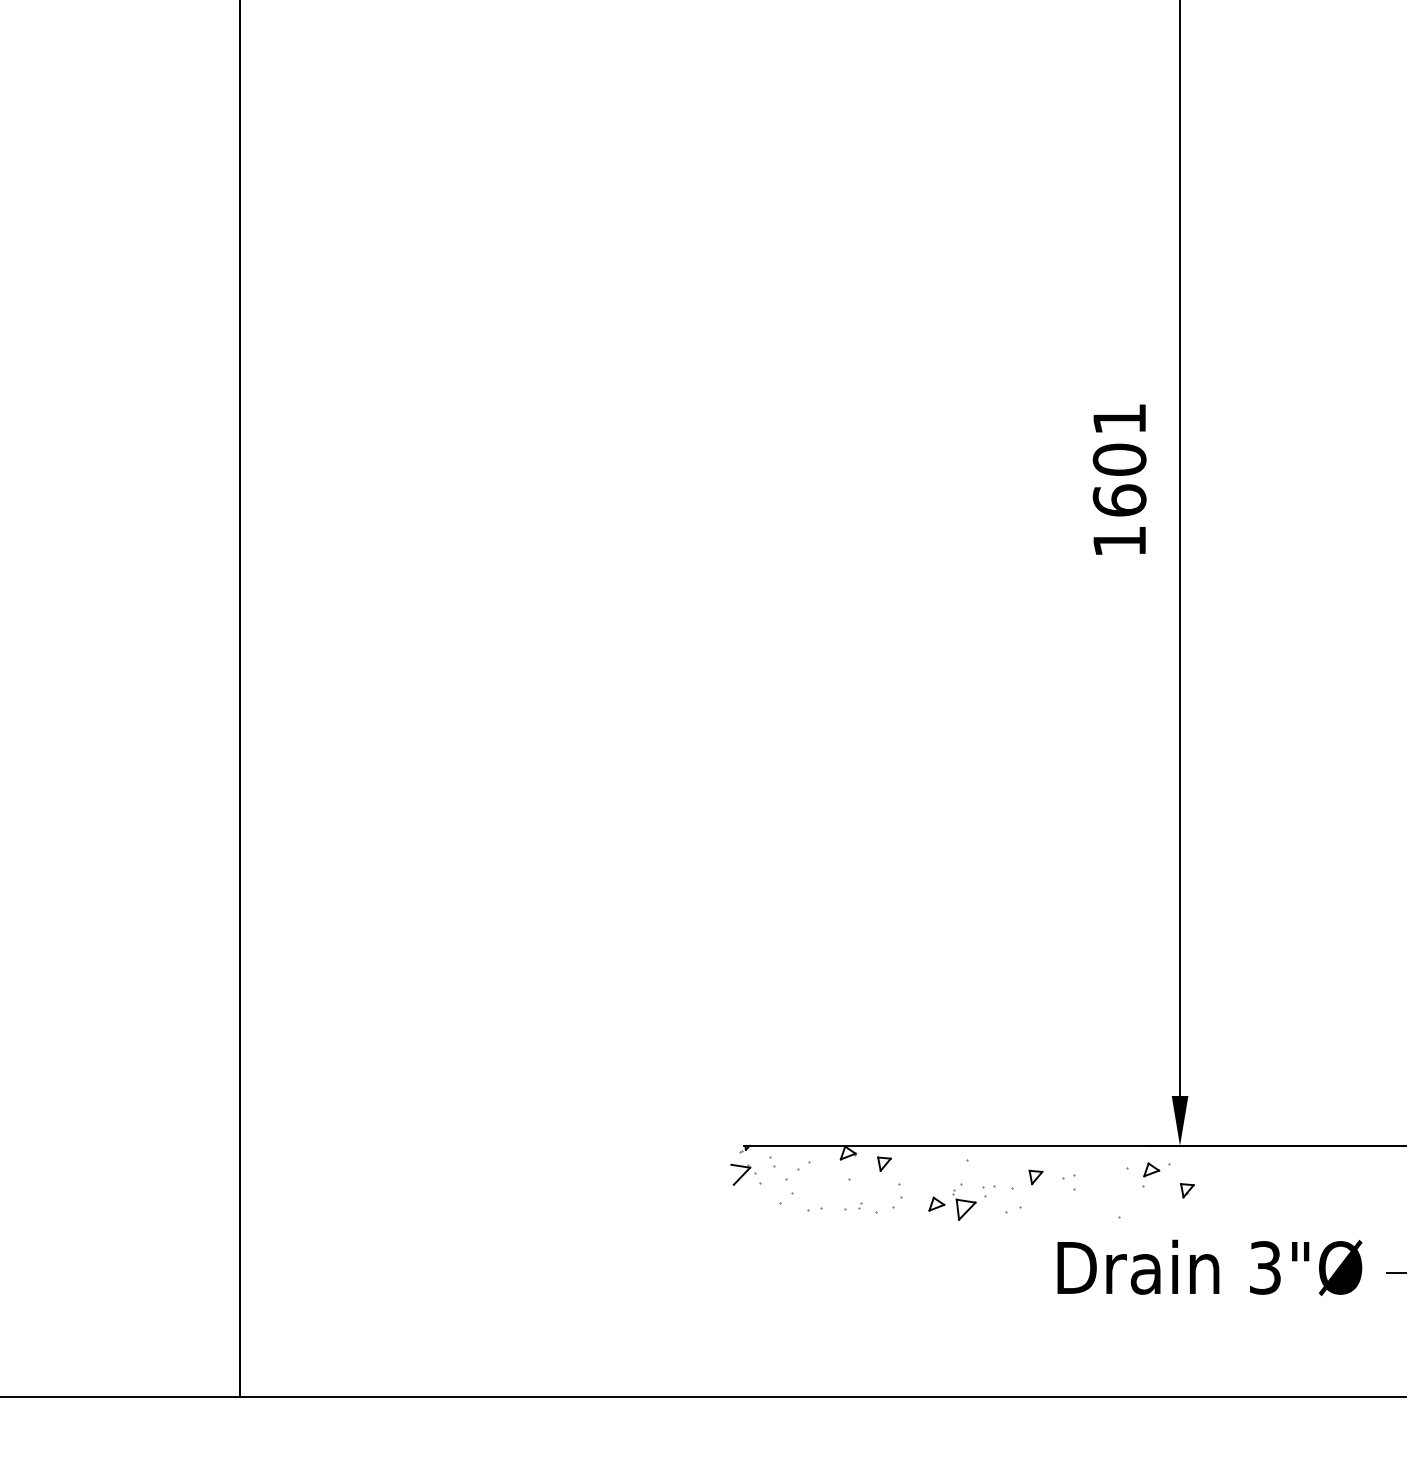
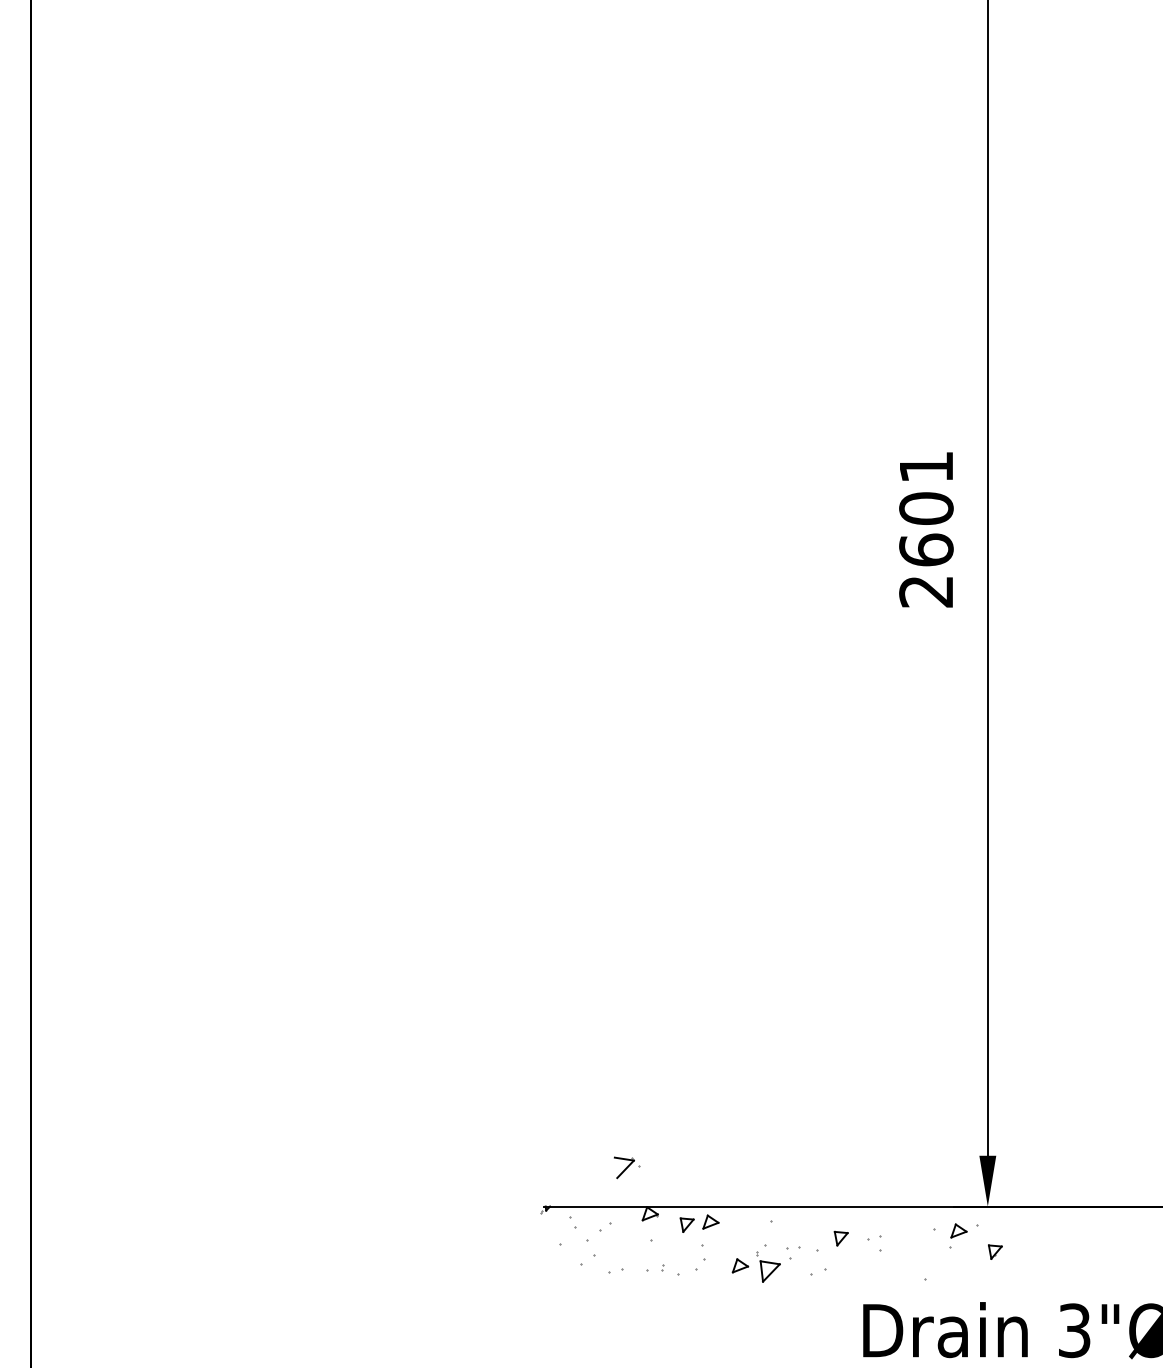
text: (1118, 542) -> (925, 592), 1601 -> 2601
part: (907, 1160) -> (710, 1221), added
part: (743, 1174) -> (627, 1167), moved

